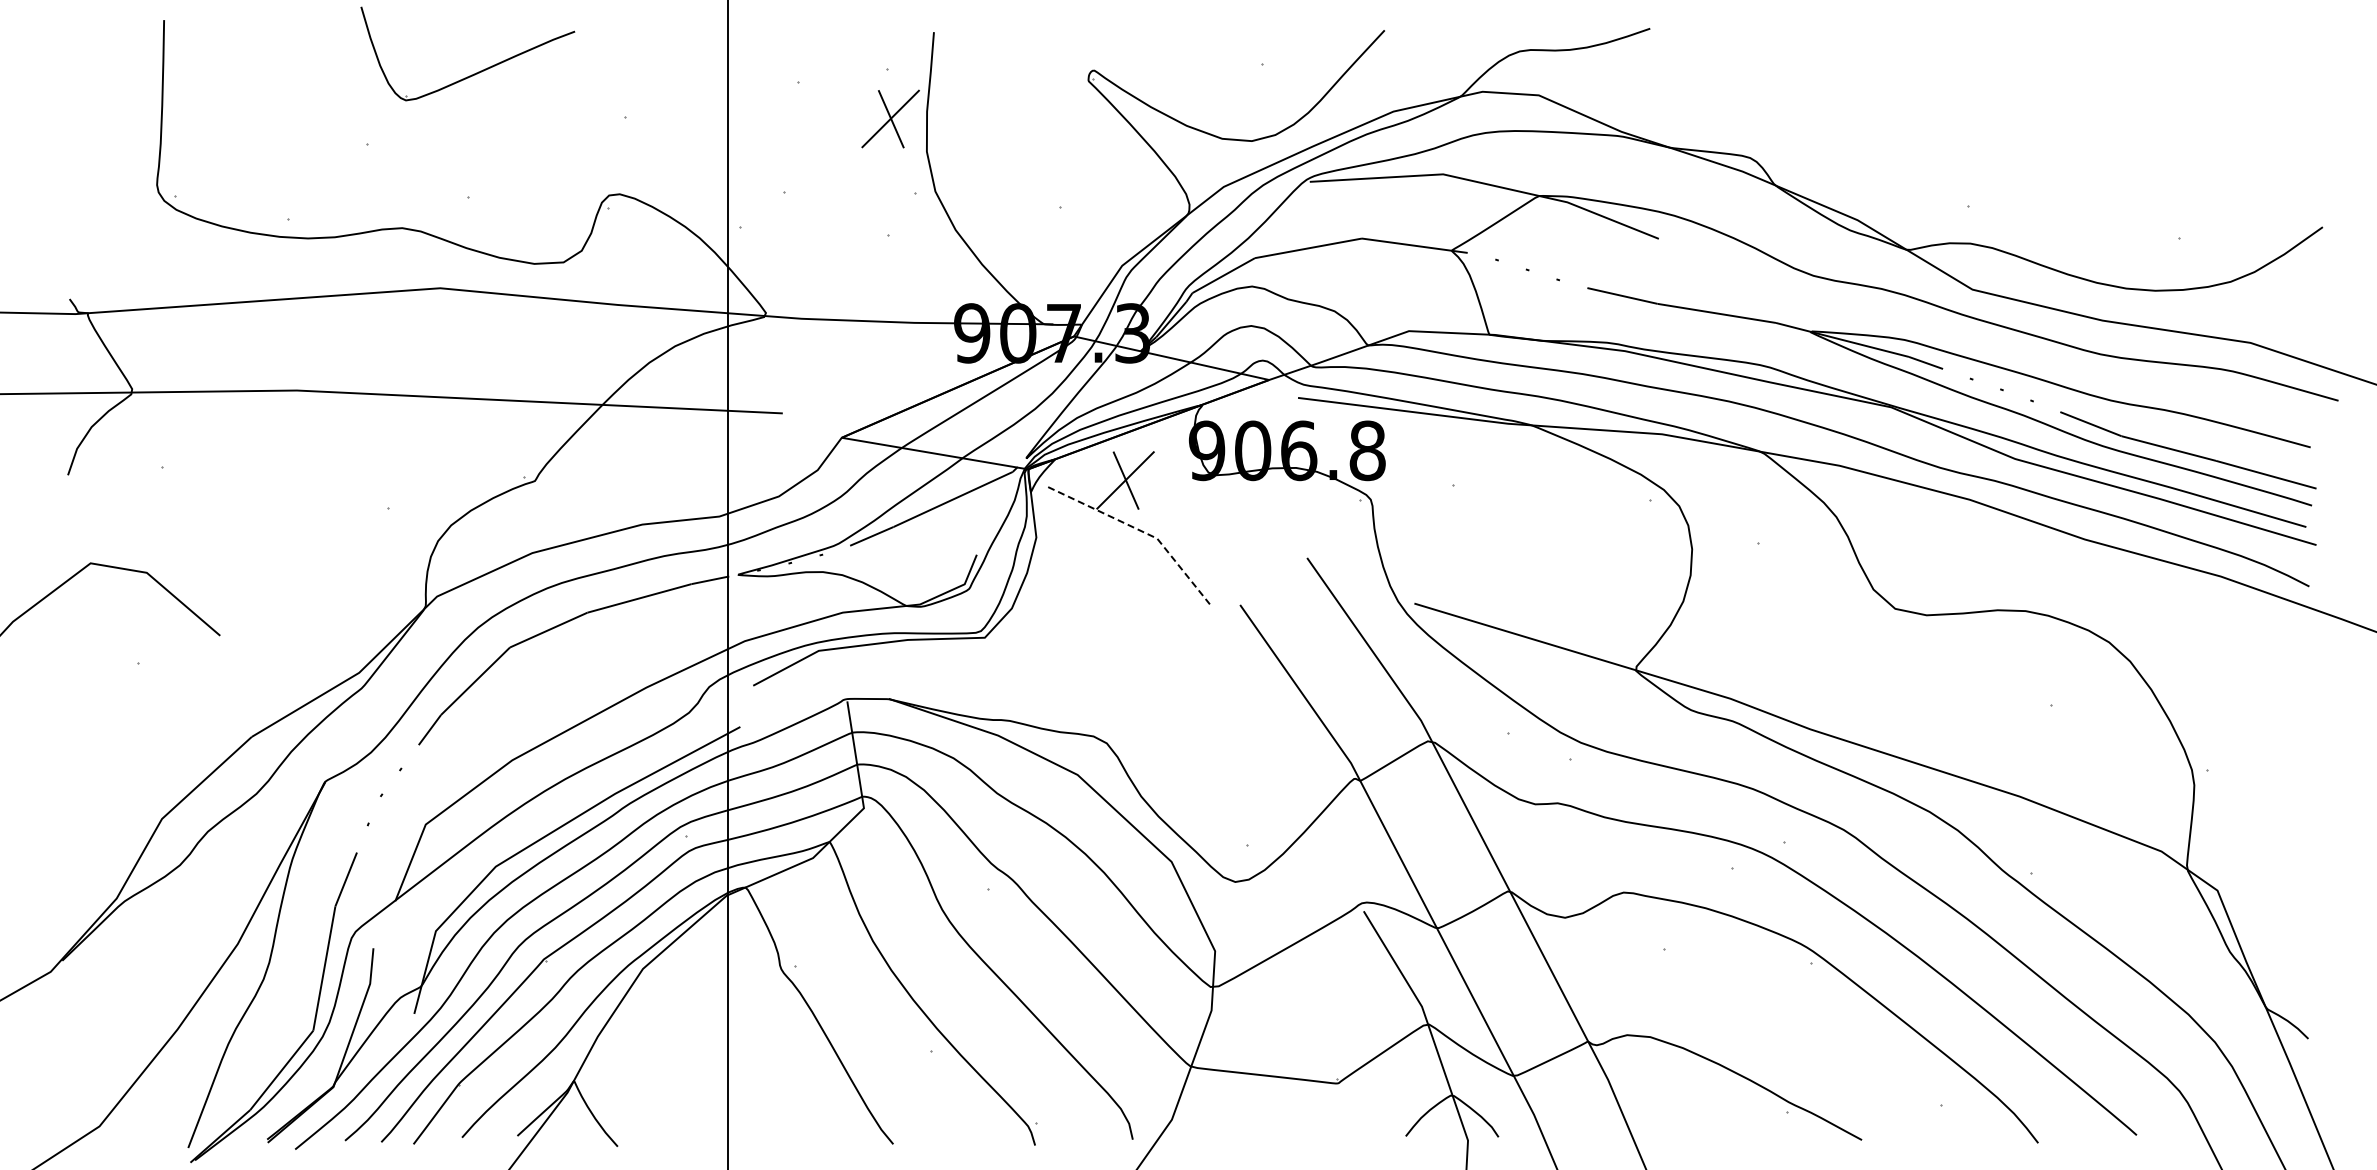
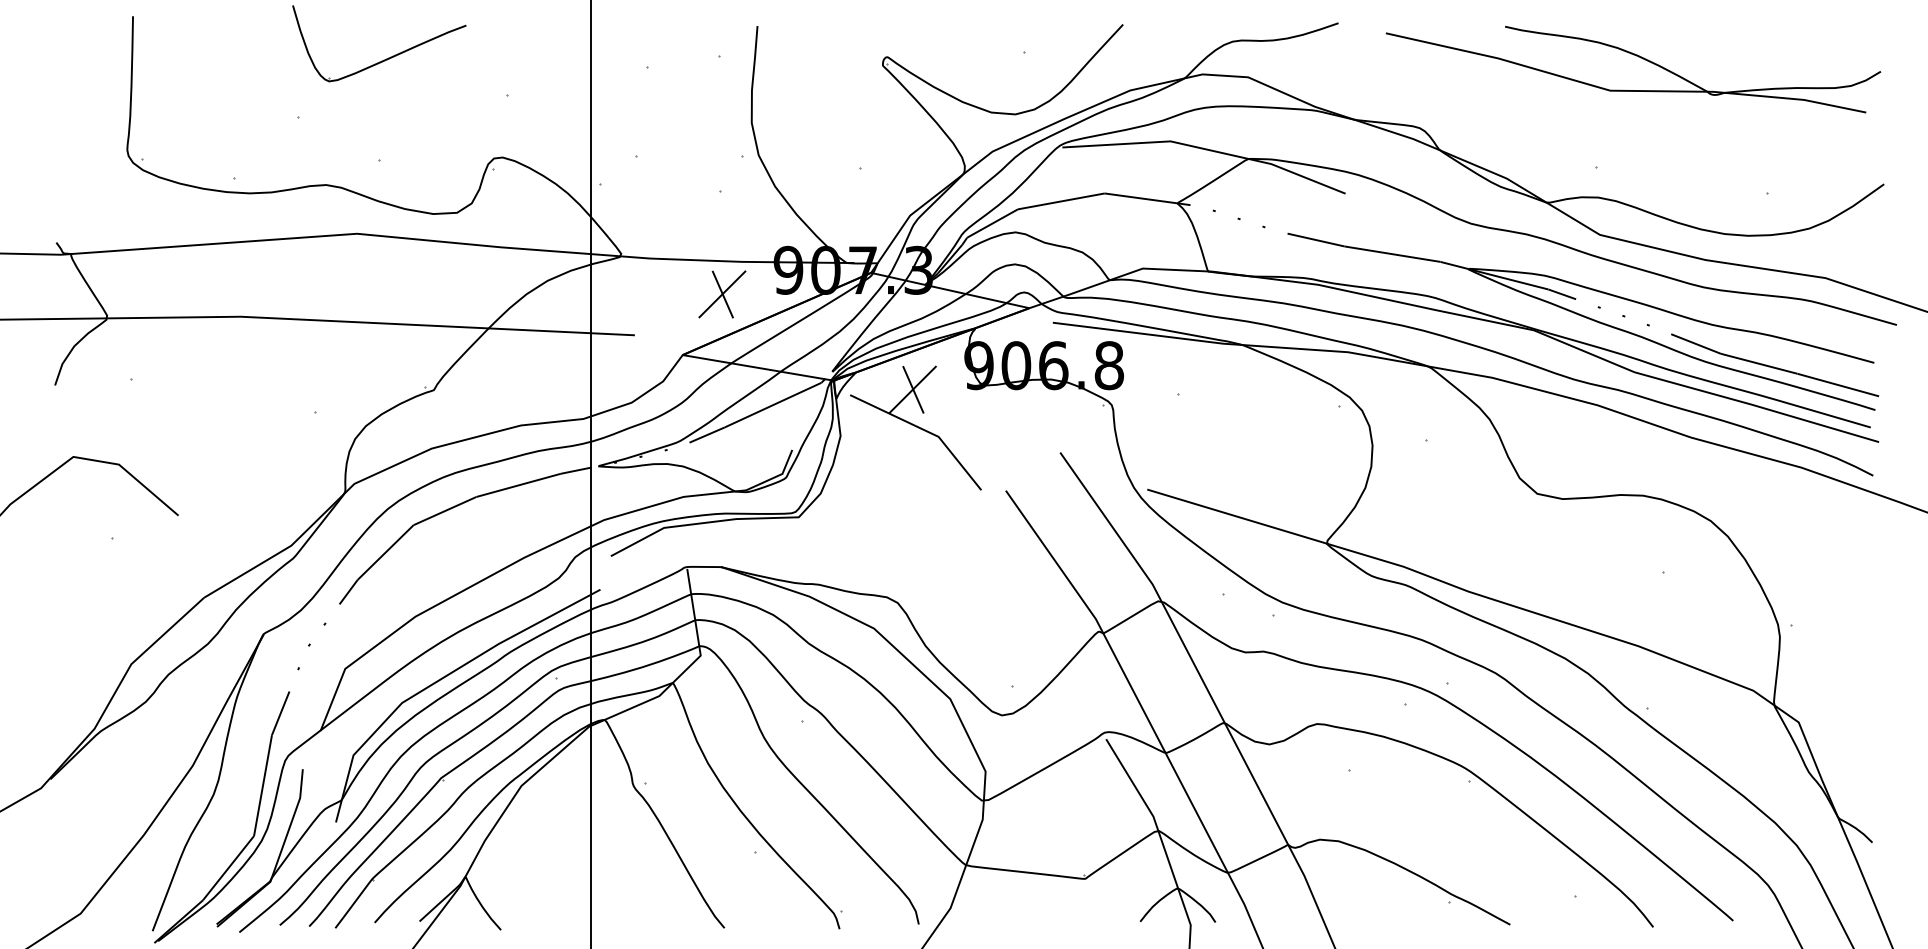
part: (2019, 70) -> (1638, 57), added
part: (890, 118) -> (722, 294), moved
line: (1141, 531) -> (925, 431), dashed -> solid

